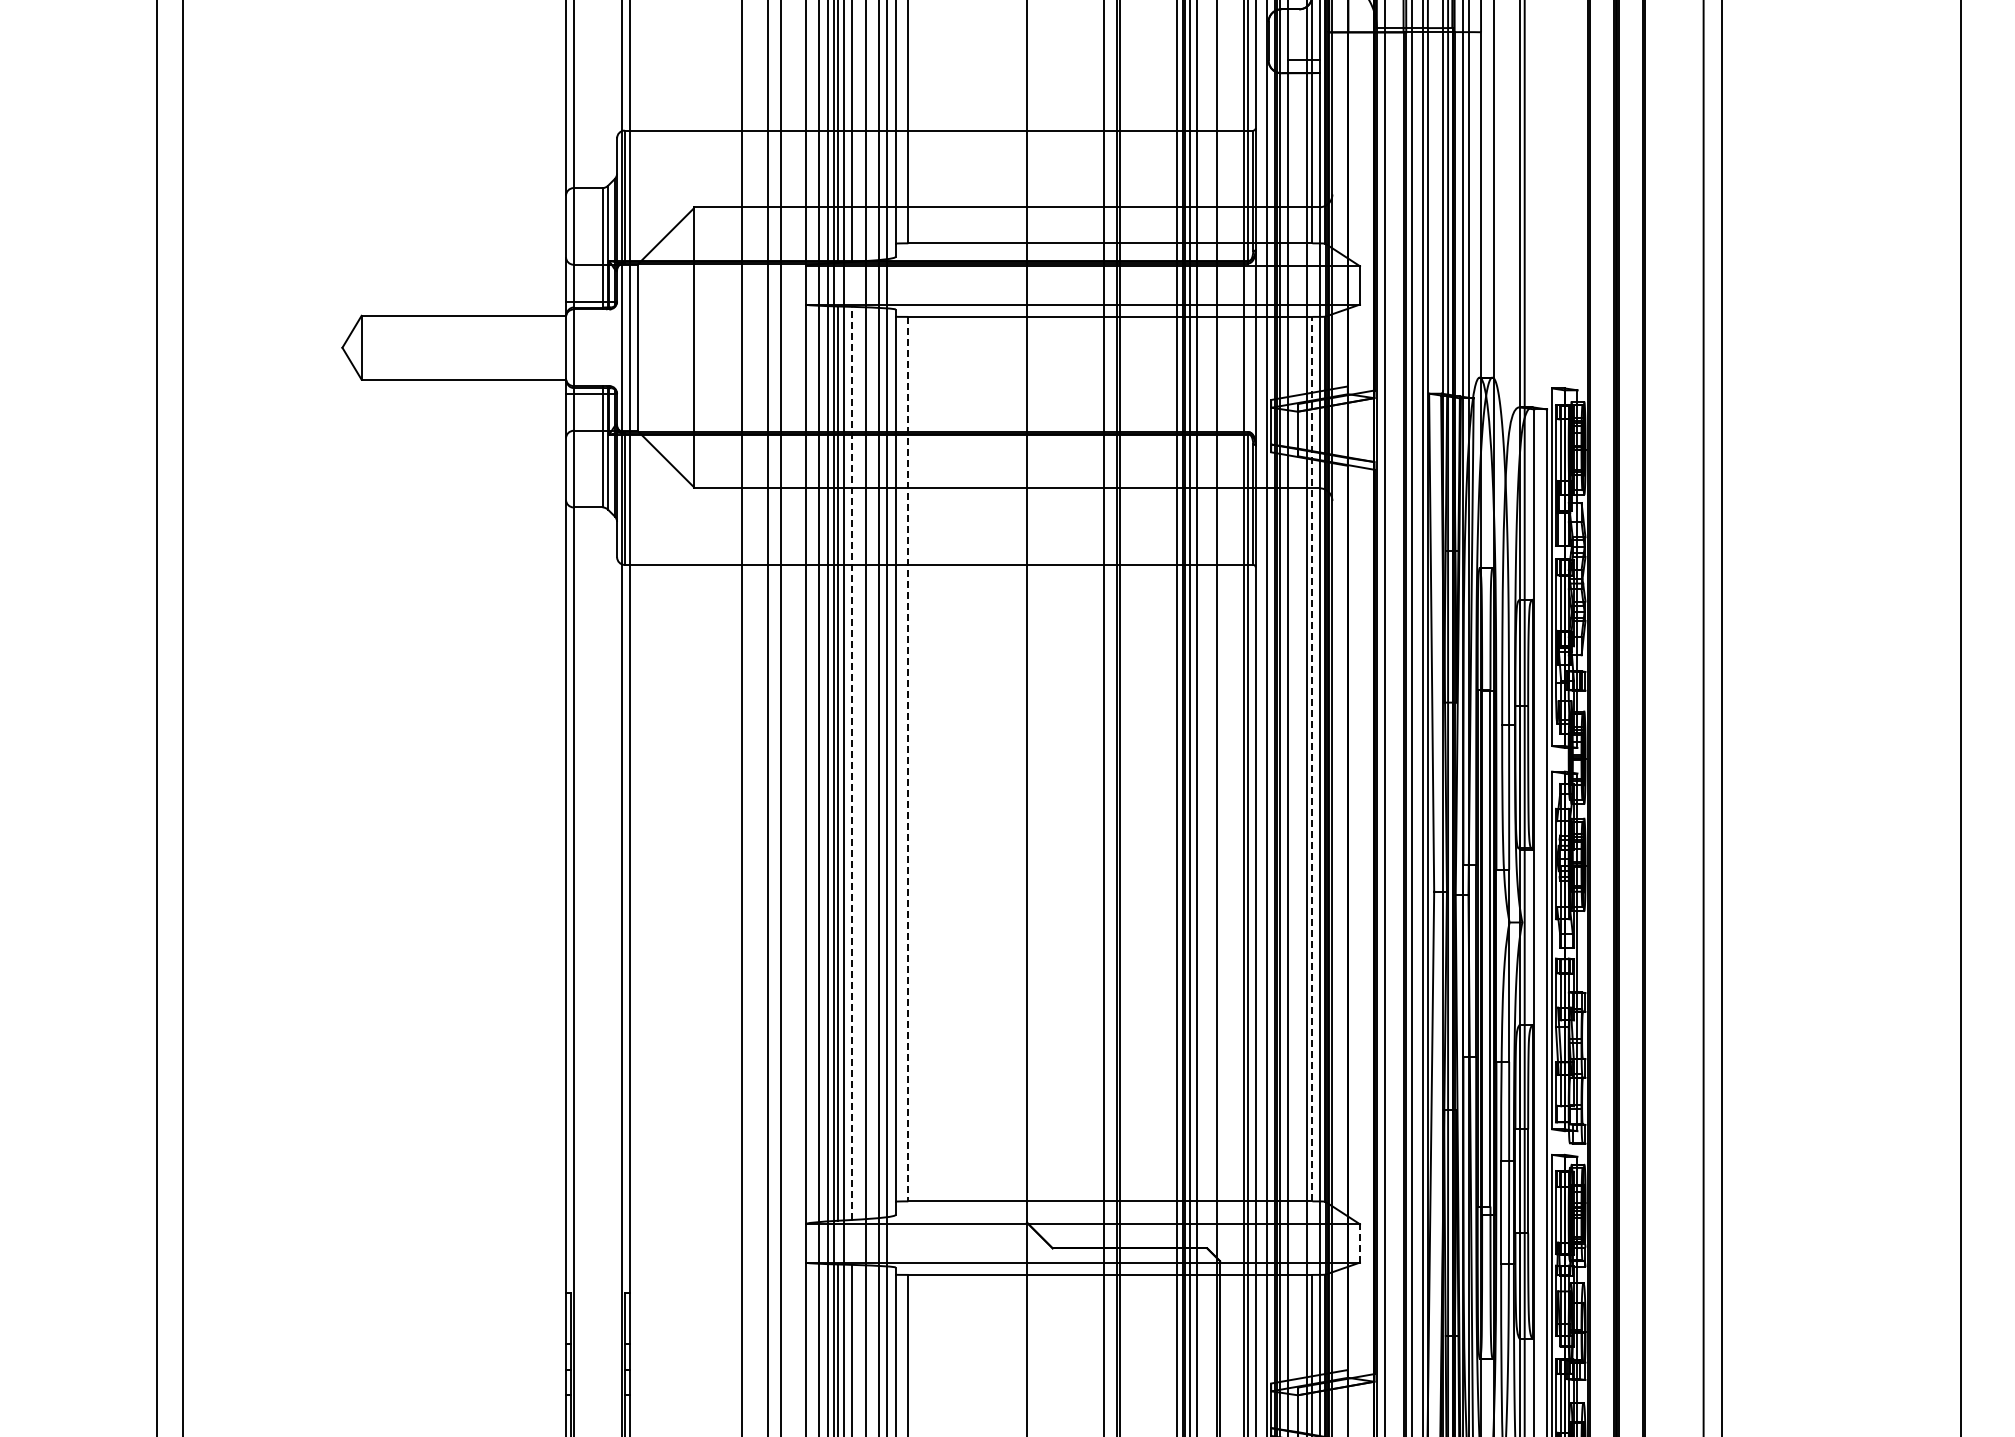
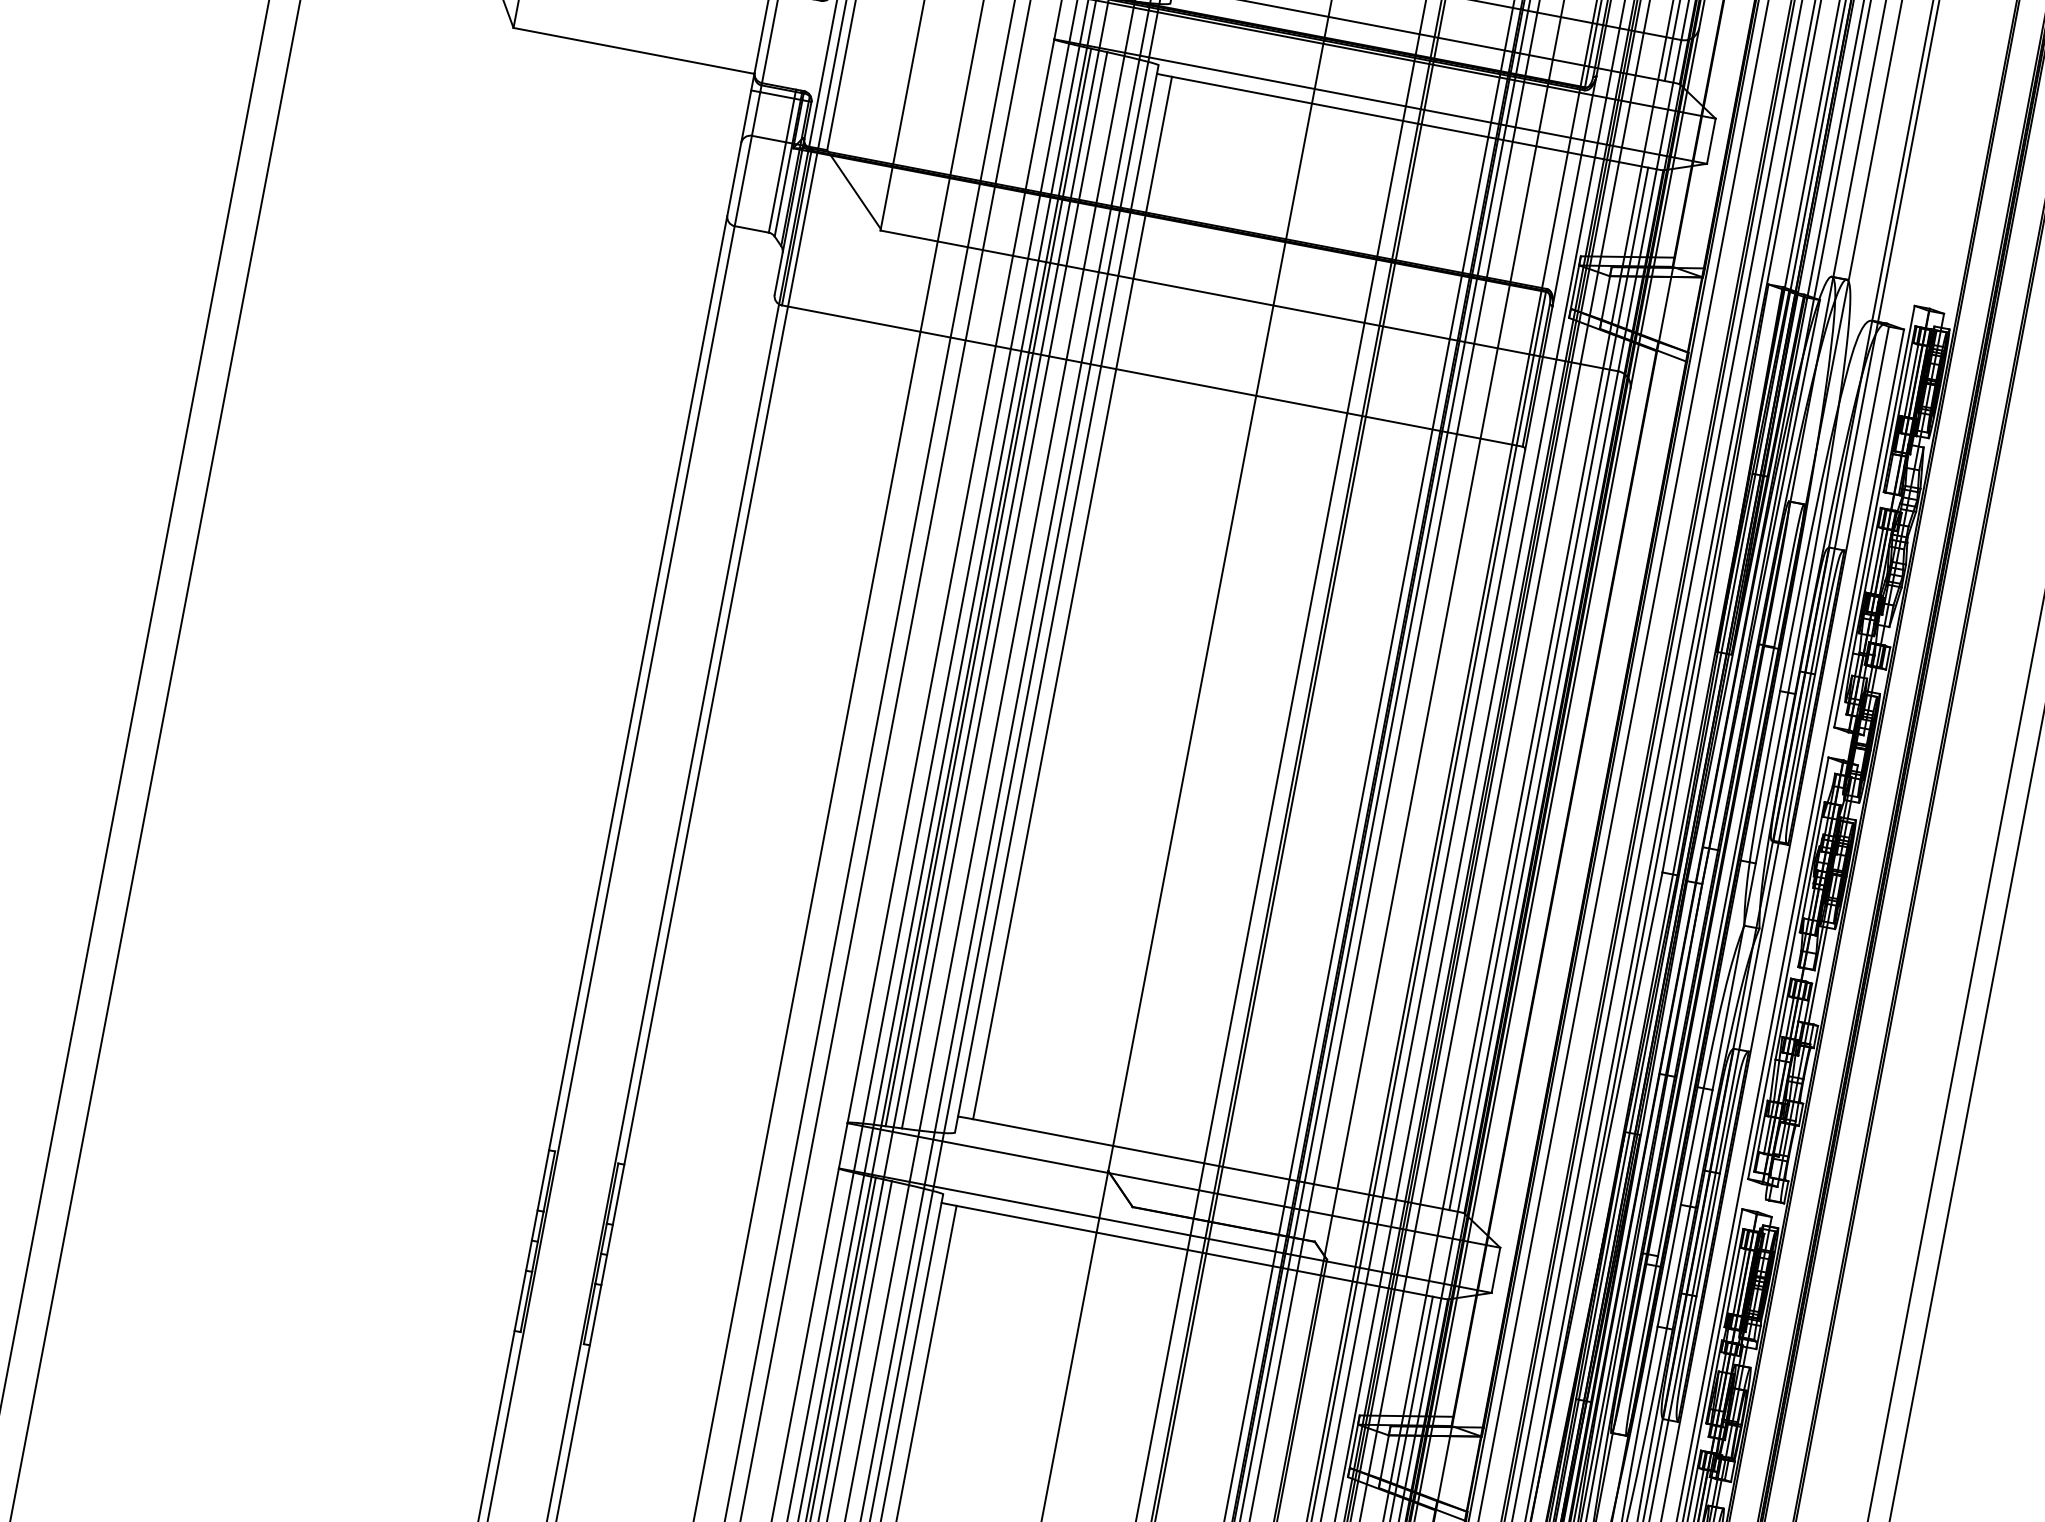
line: (1312, 758) -> (1549, 688), dashed -> solid
line: (908, 759) -> (1072, 598), dashed -> solid
line: (851, 763) -> (1004, 590), dashed -> solid
line: (1359, 1242) -> (1495, 1269), dashed -> solid

